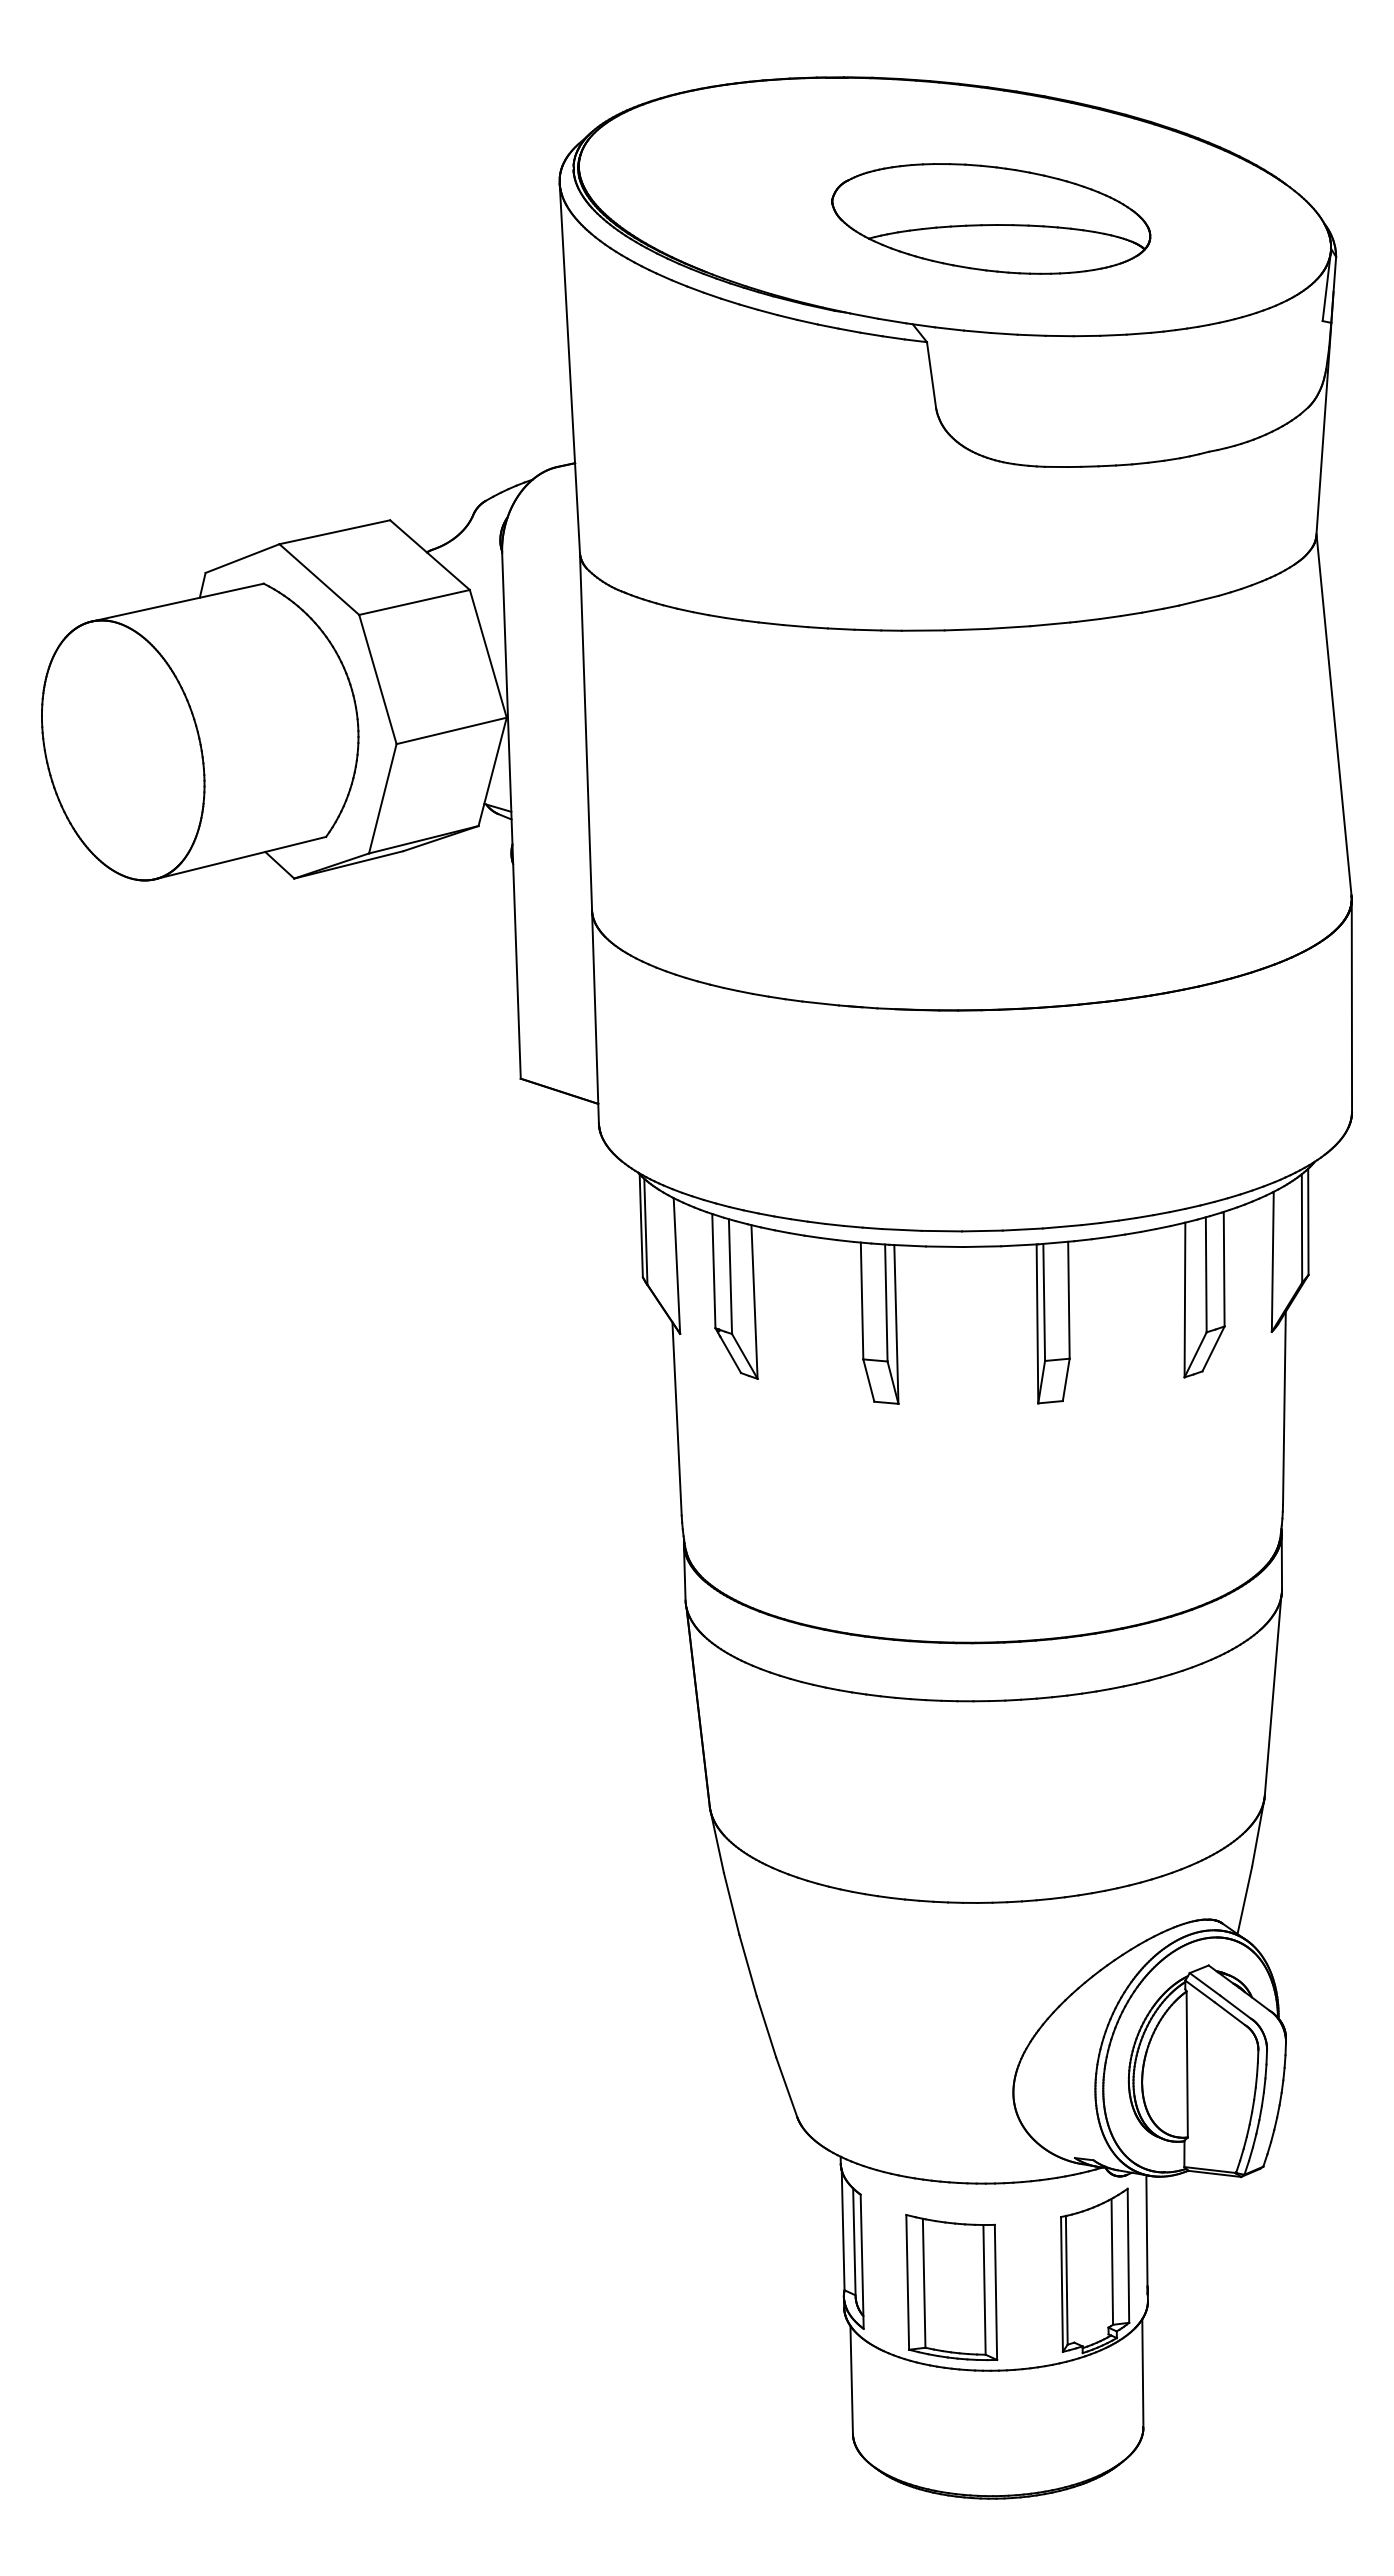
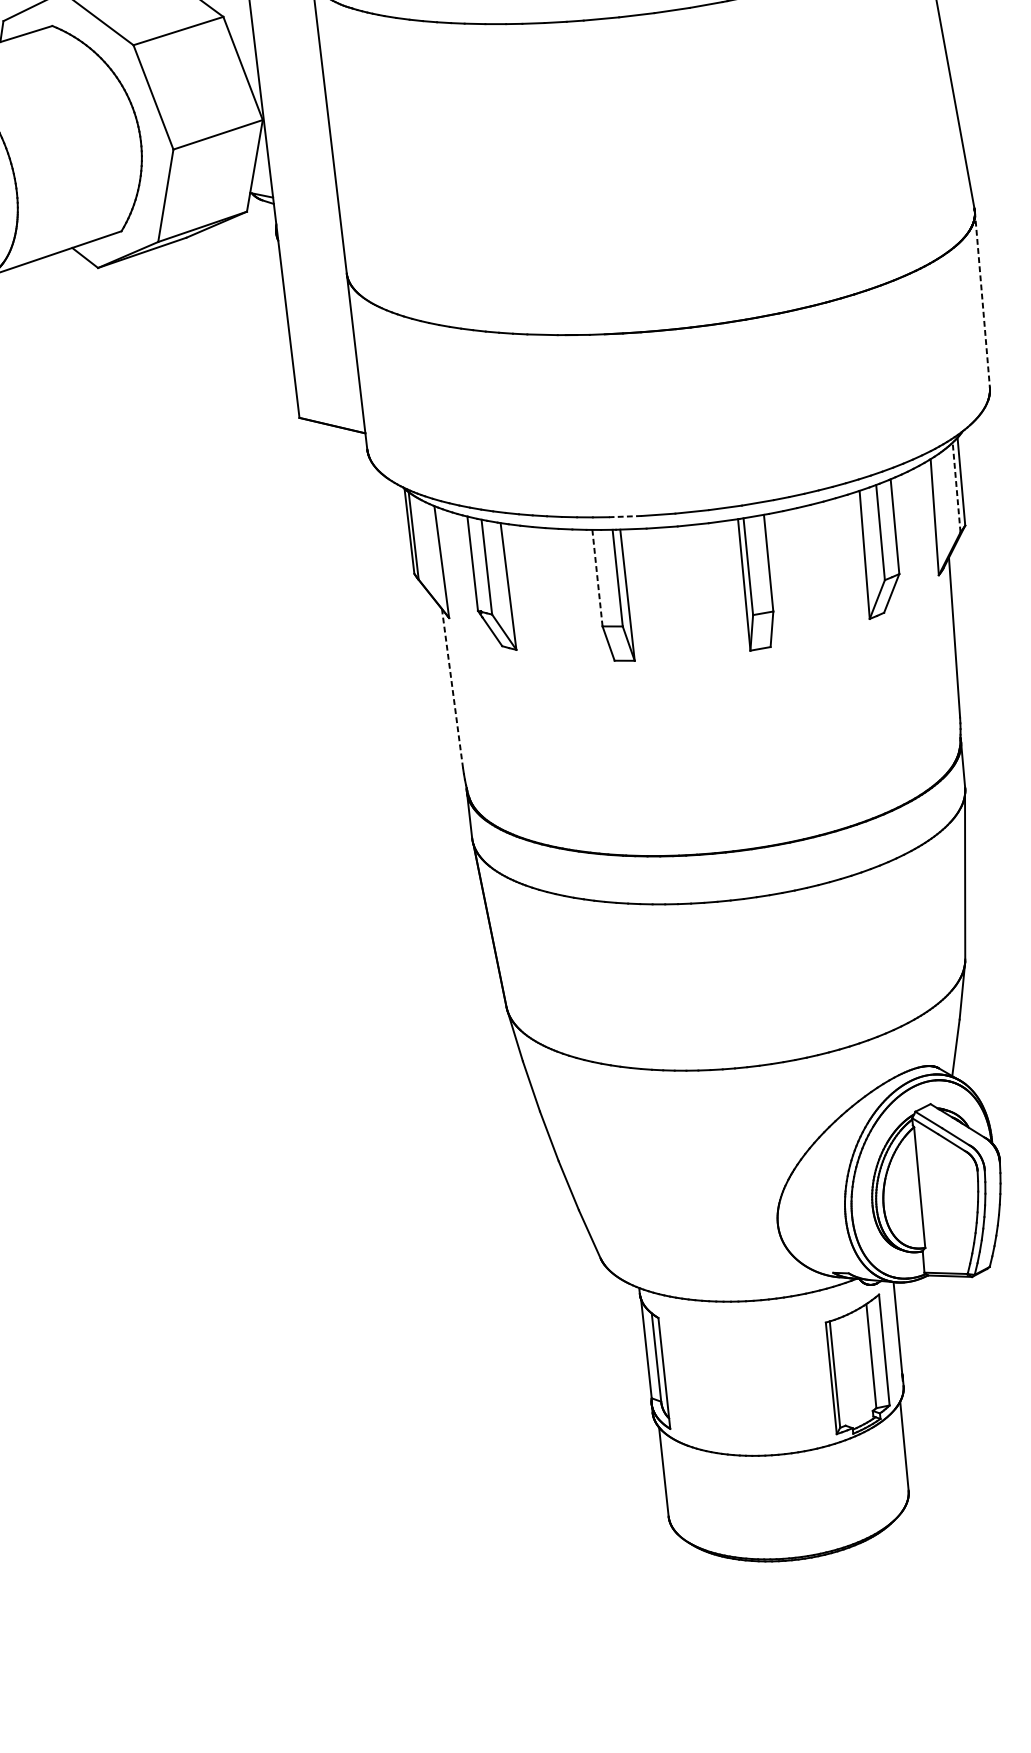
line: (1351, 1006) -> (982, 300), solid -> dashed
line: (1302, 1228) -> (957, 487), solid -> dashed
line: (901, 1229) -> (625, 516), solid -> dashed
line: (862, 1300) -> (597, 577), solid -> dashed
line: (677, 1418) -> (452, 688), solid -> dashed
part: (951, 2287) -> (740, 1388), removed

